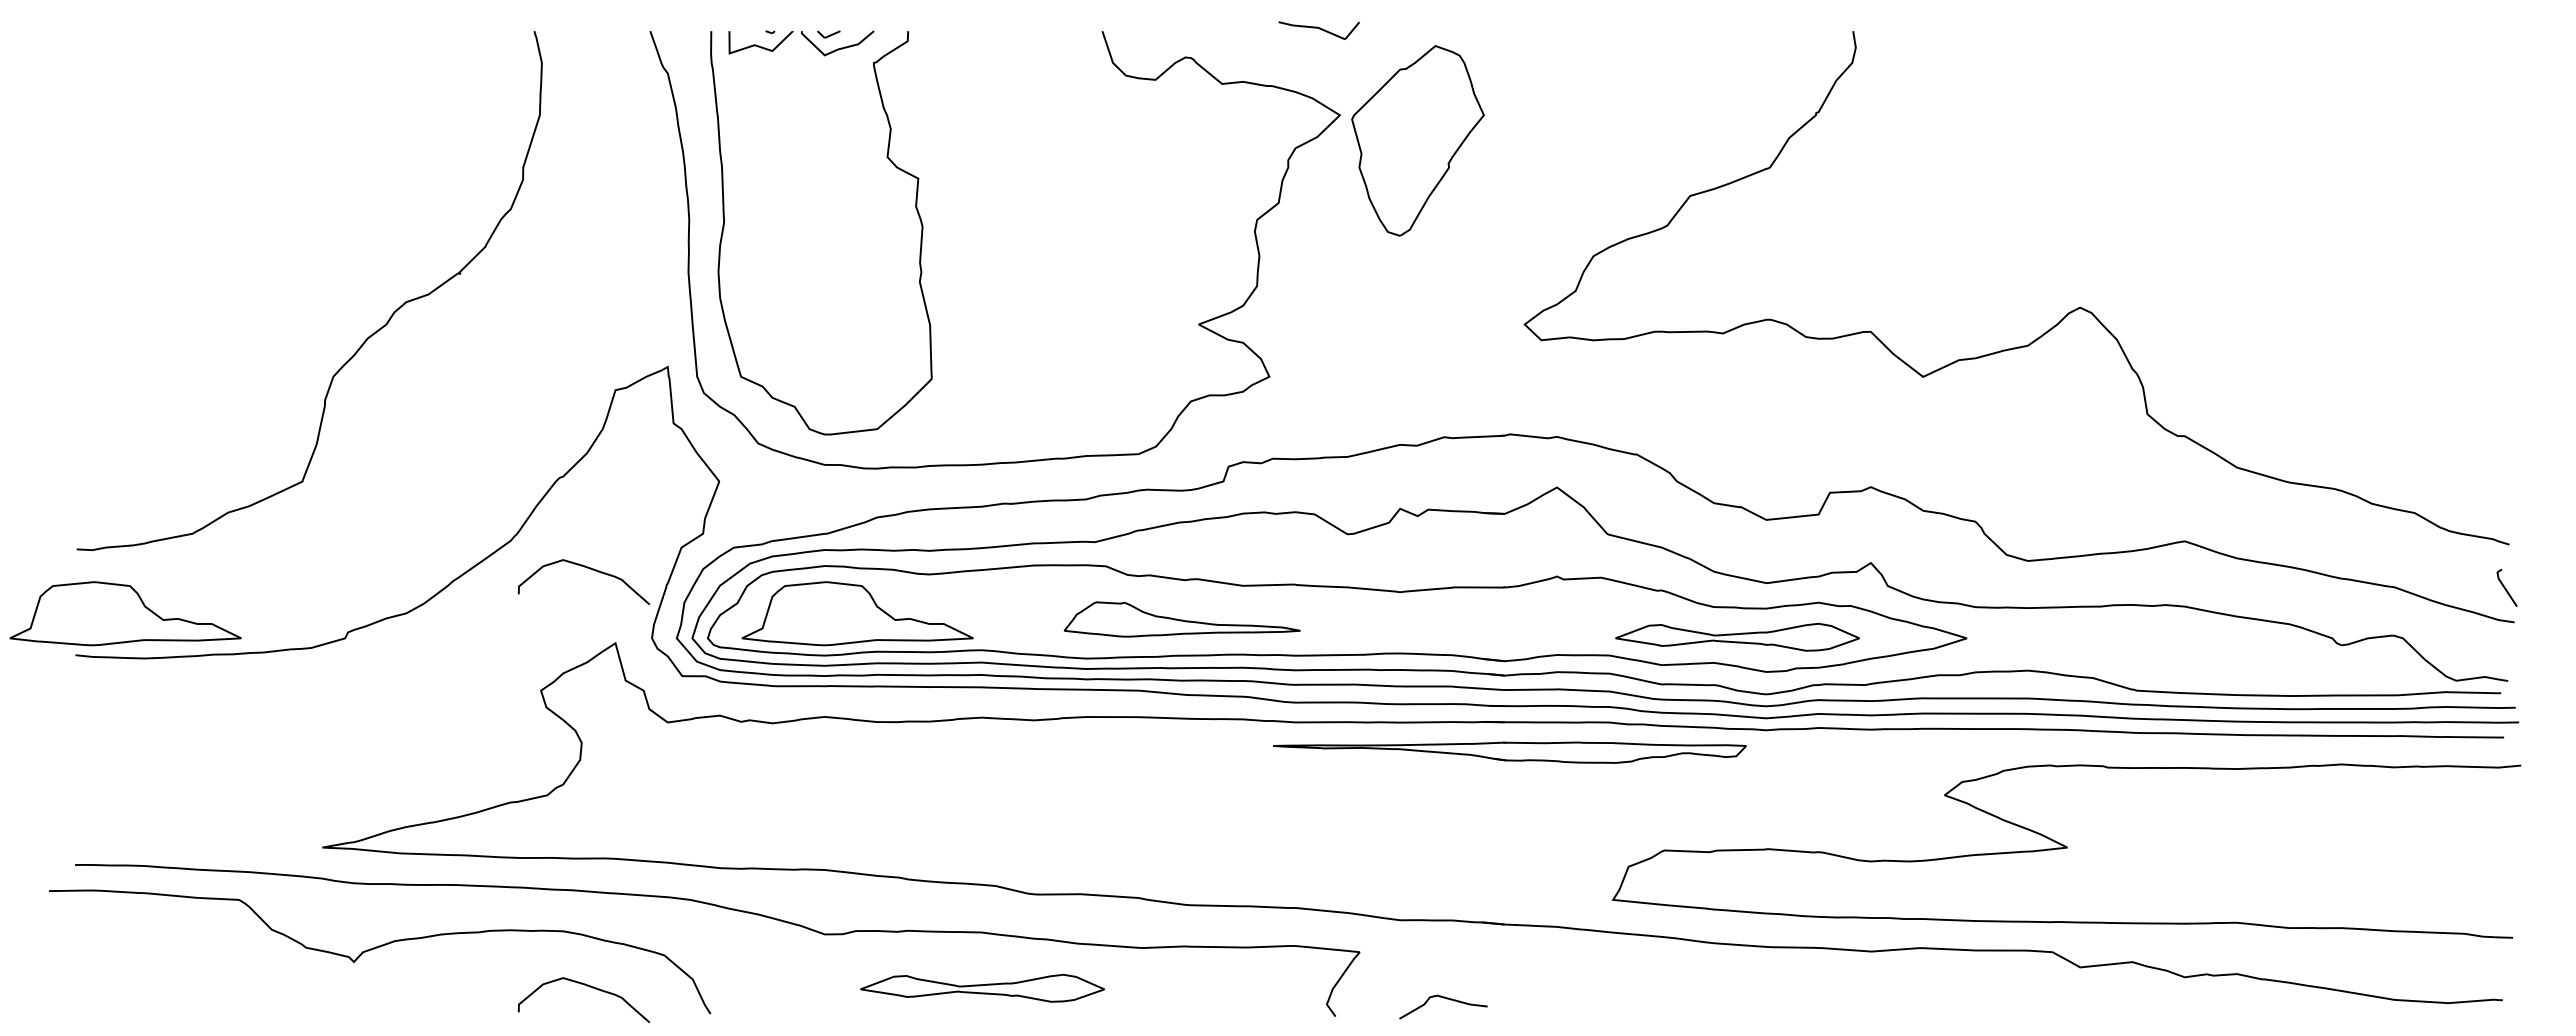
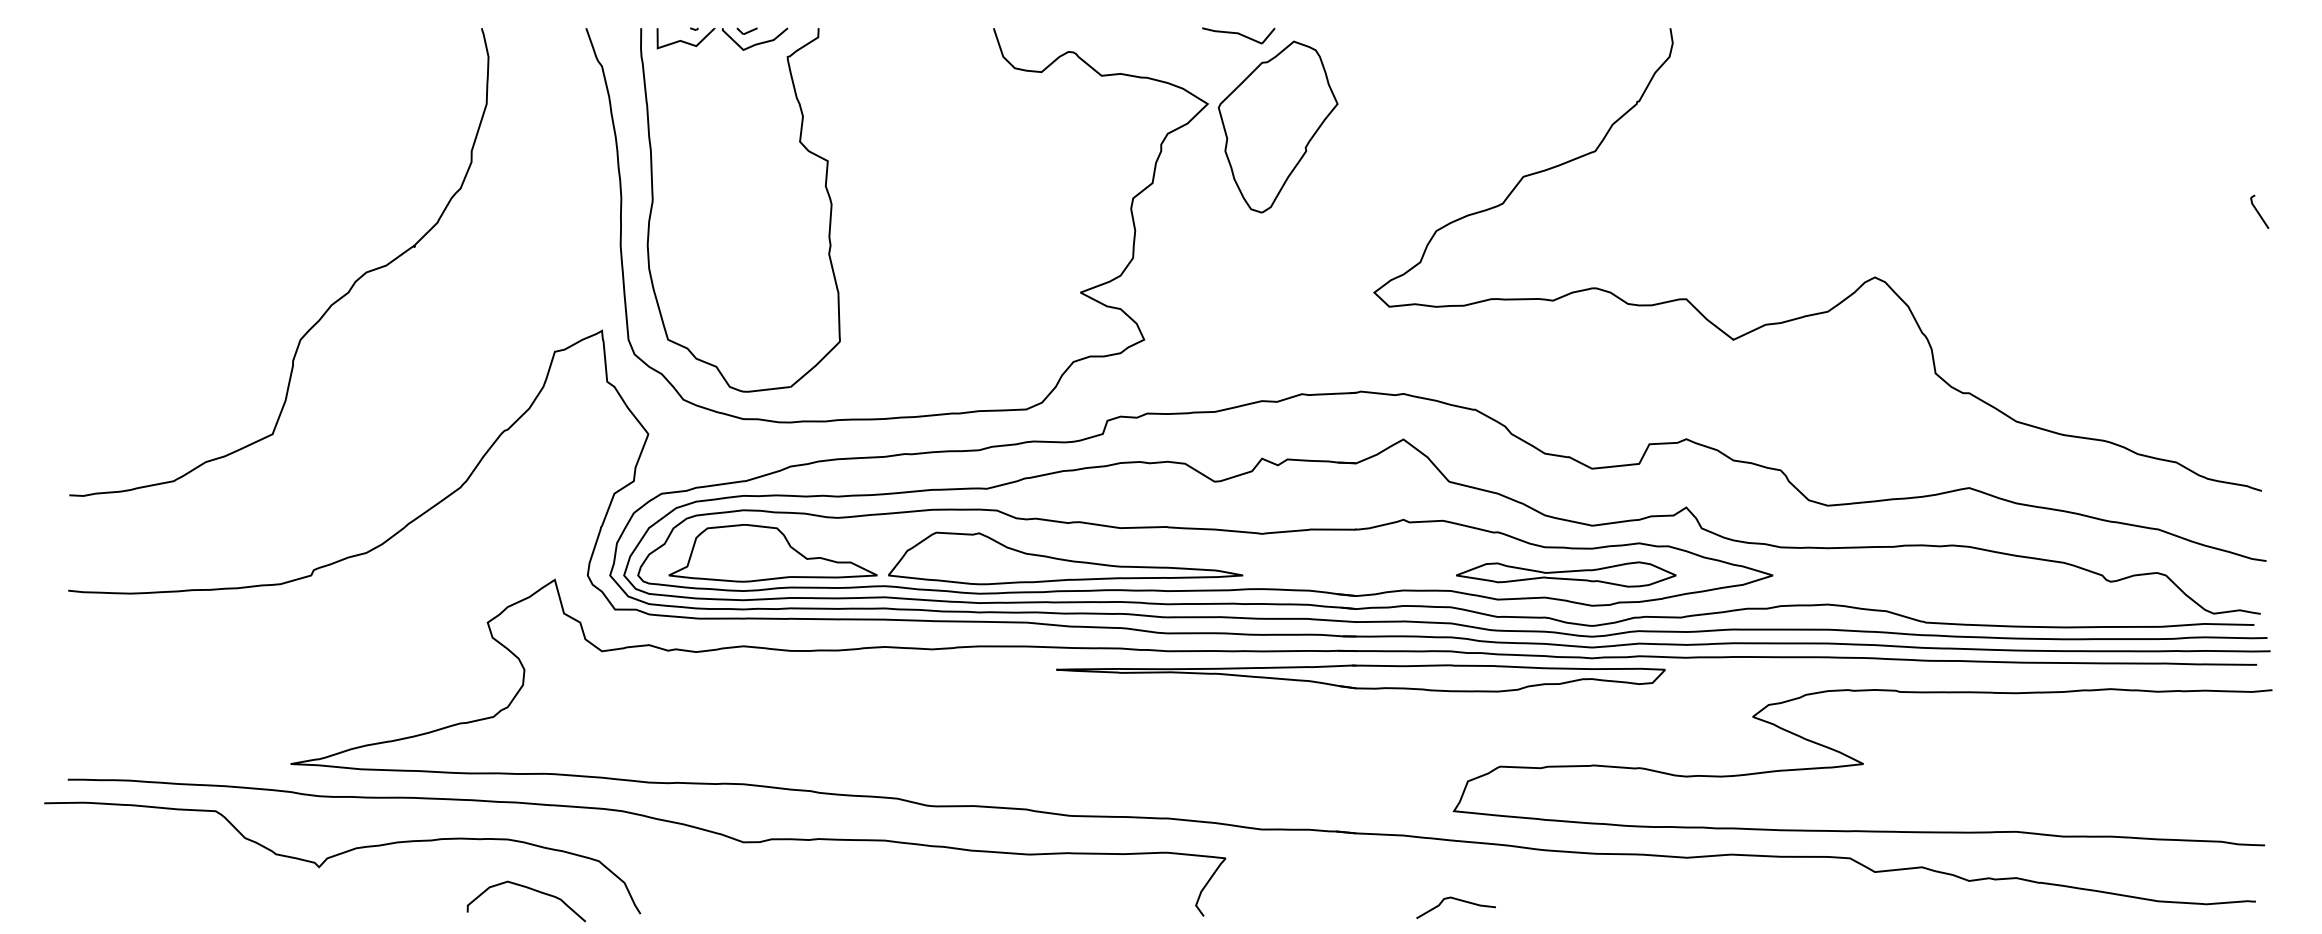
part: (1318, 30) -> (1238, 35), moved
curve: (589, 569) -> (531, 513), removed
curve: (2505, 587) -> (2258, 211), moved
part: (125, 613) -> (113, 553), removed
part: (1182, 619) -> (1065, 558), size x1.67
part: (1509, 752) -> (1360, 678), size x1.43
part: (982, 987) -> (885, 890), removed
curve: (1446, 999) -> (1458, 900), moved

